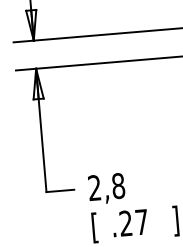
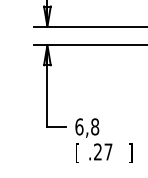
text: (94, 187) -> (79, 126), 2,8 -> 6,8

